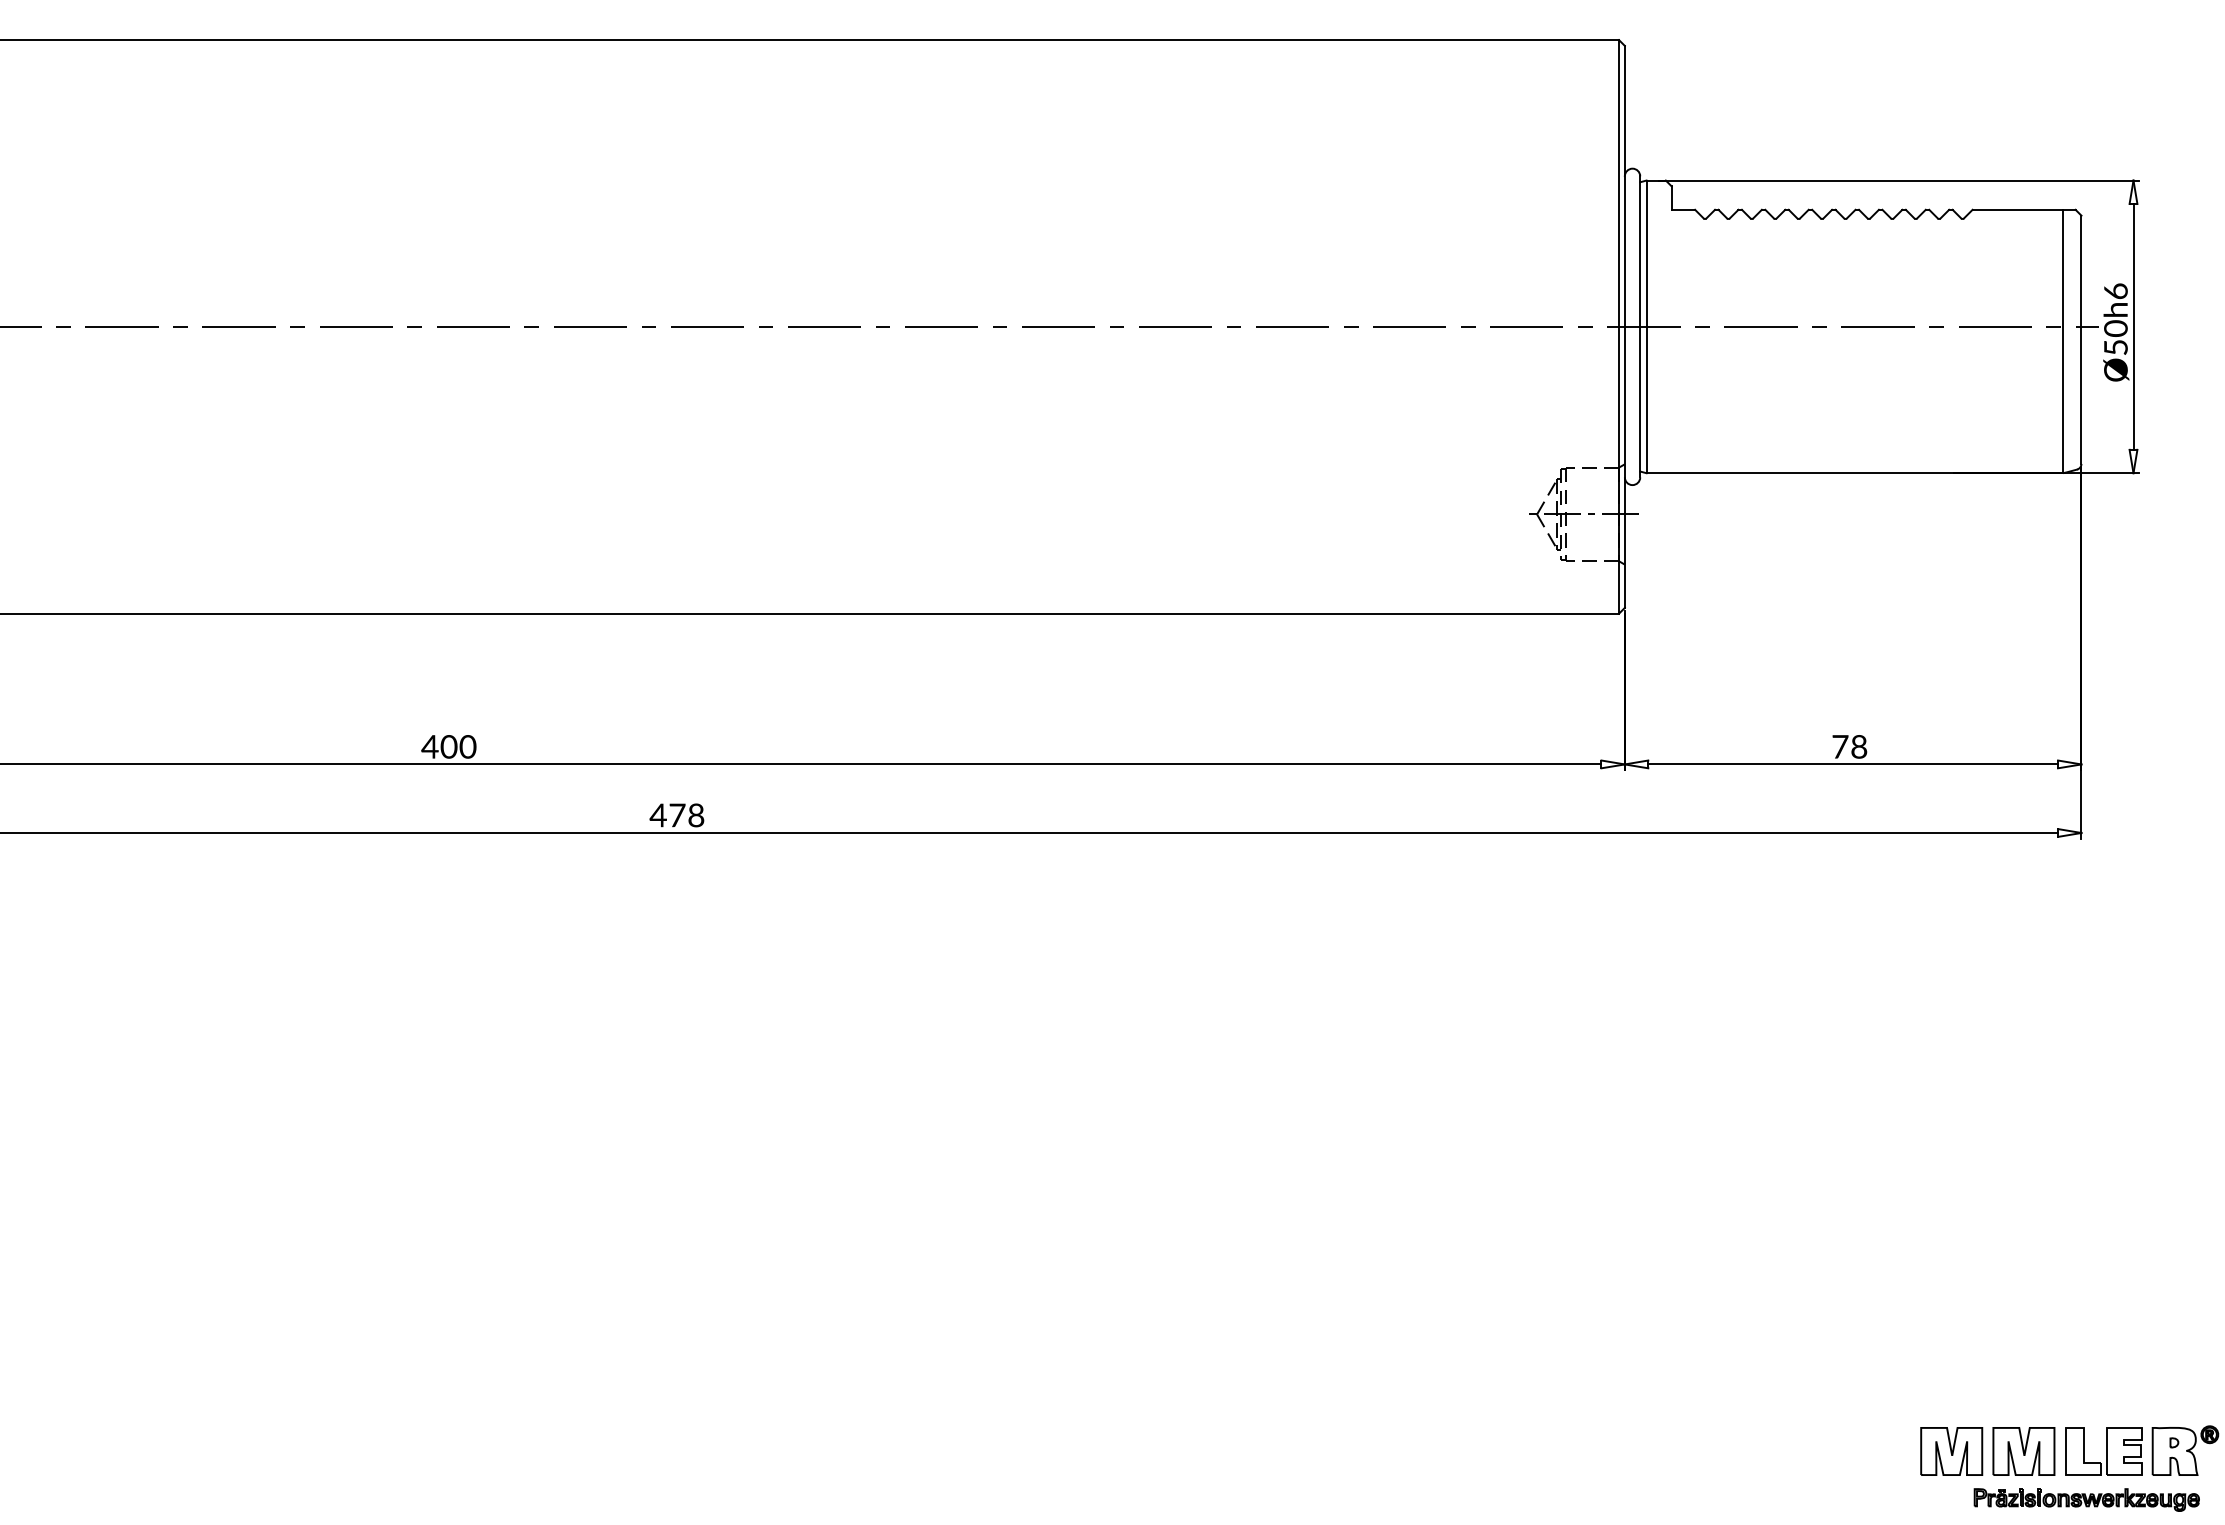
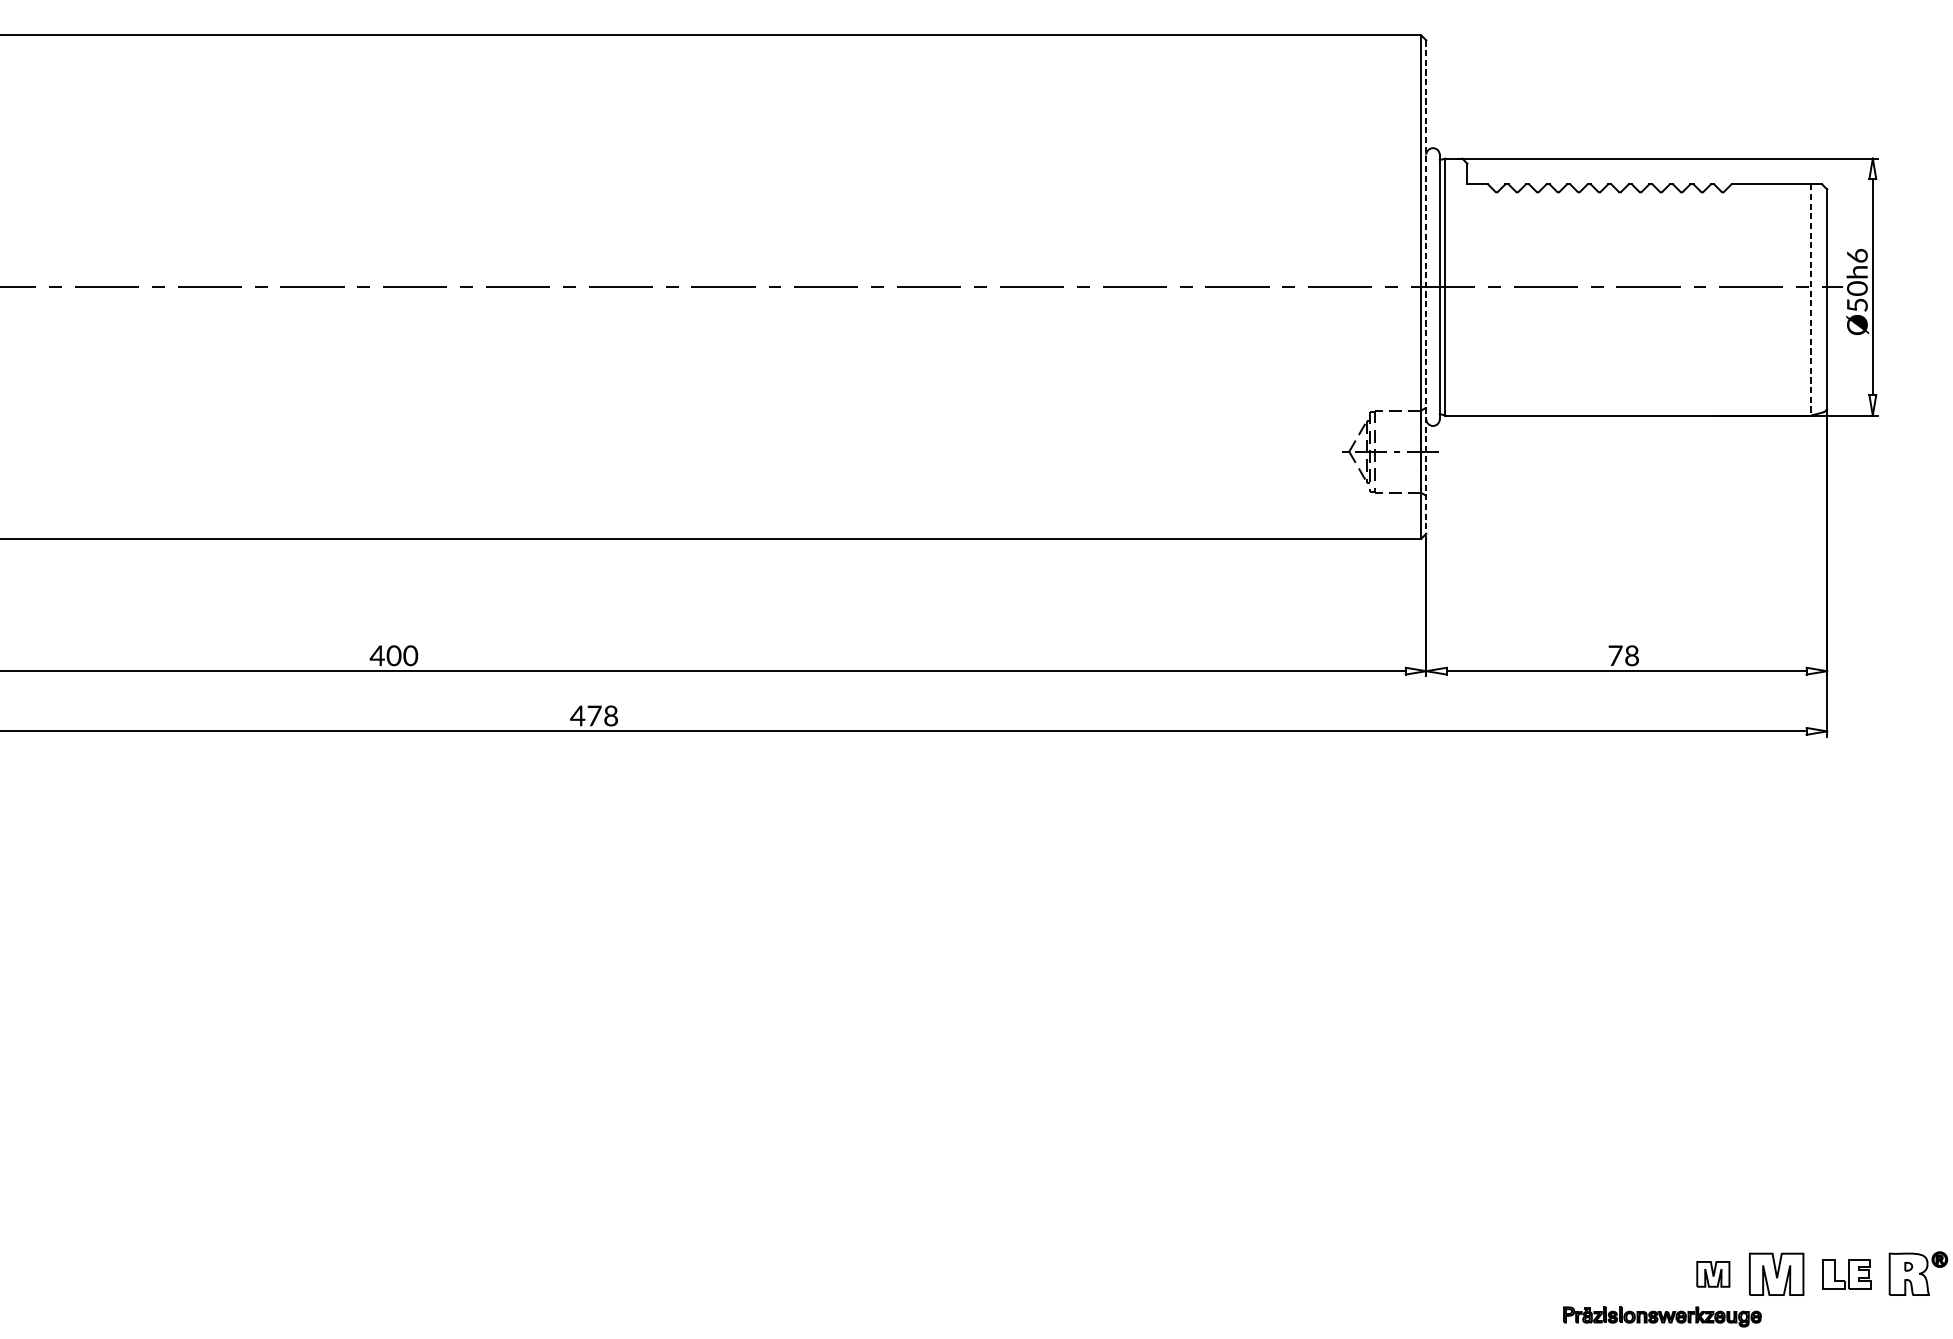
line: (1624, 326) -> (1425, 286), solid -> dashed
line: (2063, 341) -> (1811, 299), solid -> dashed
part: (1951, 1451) -> (1713, 1274), size x0.6
part: (2103, 1451) -> (1846, 1274), size x0.7
part: (2086, 1499) -> (1662, 1316), moved

